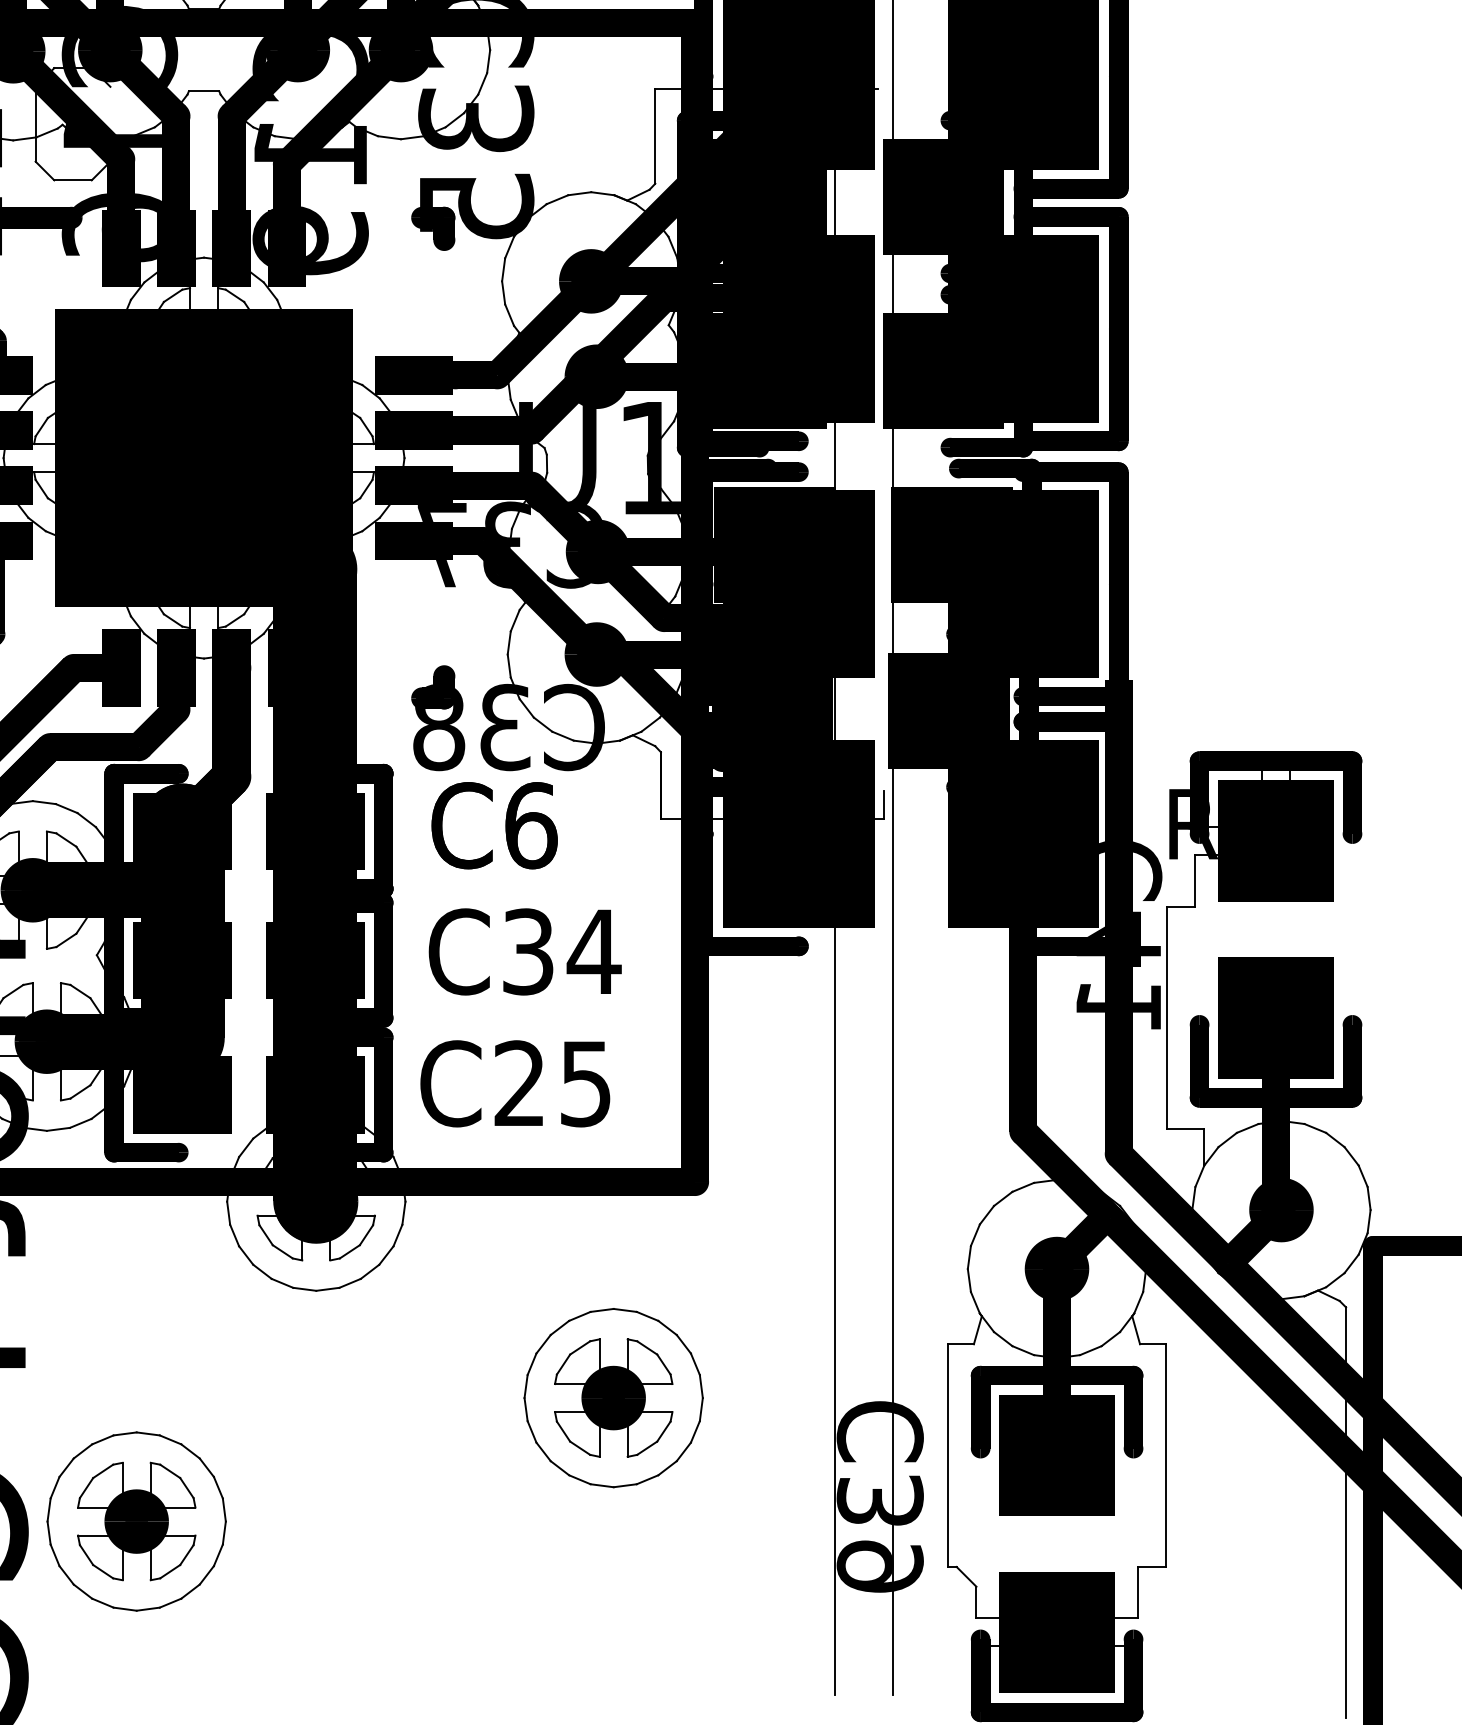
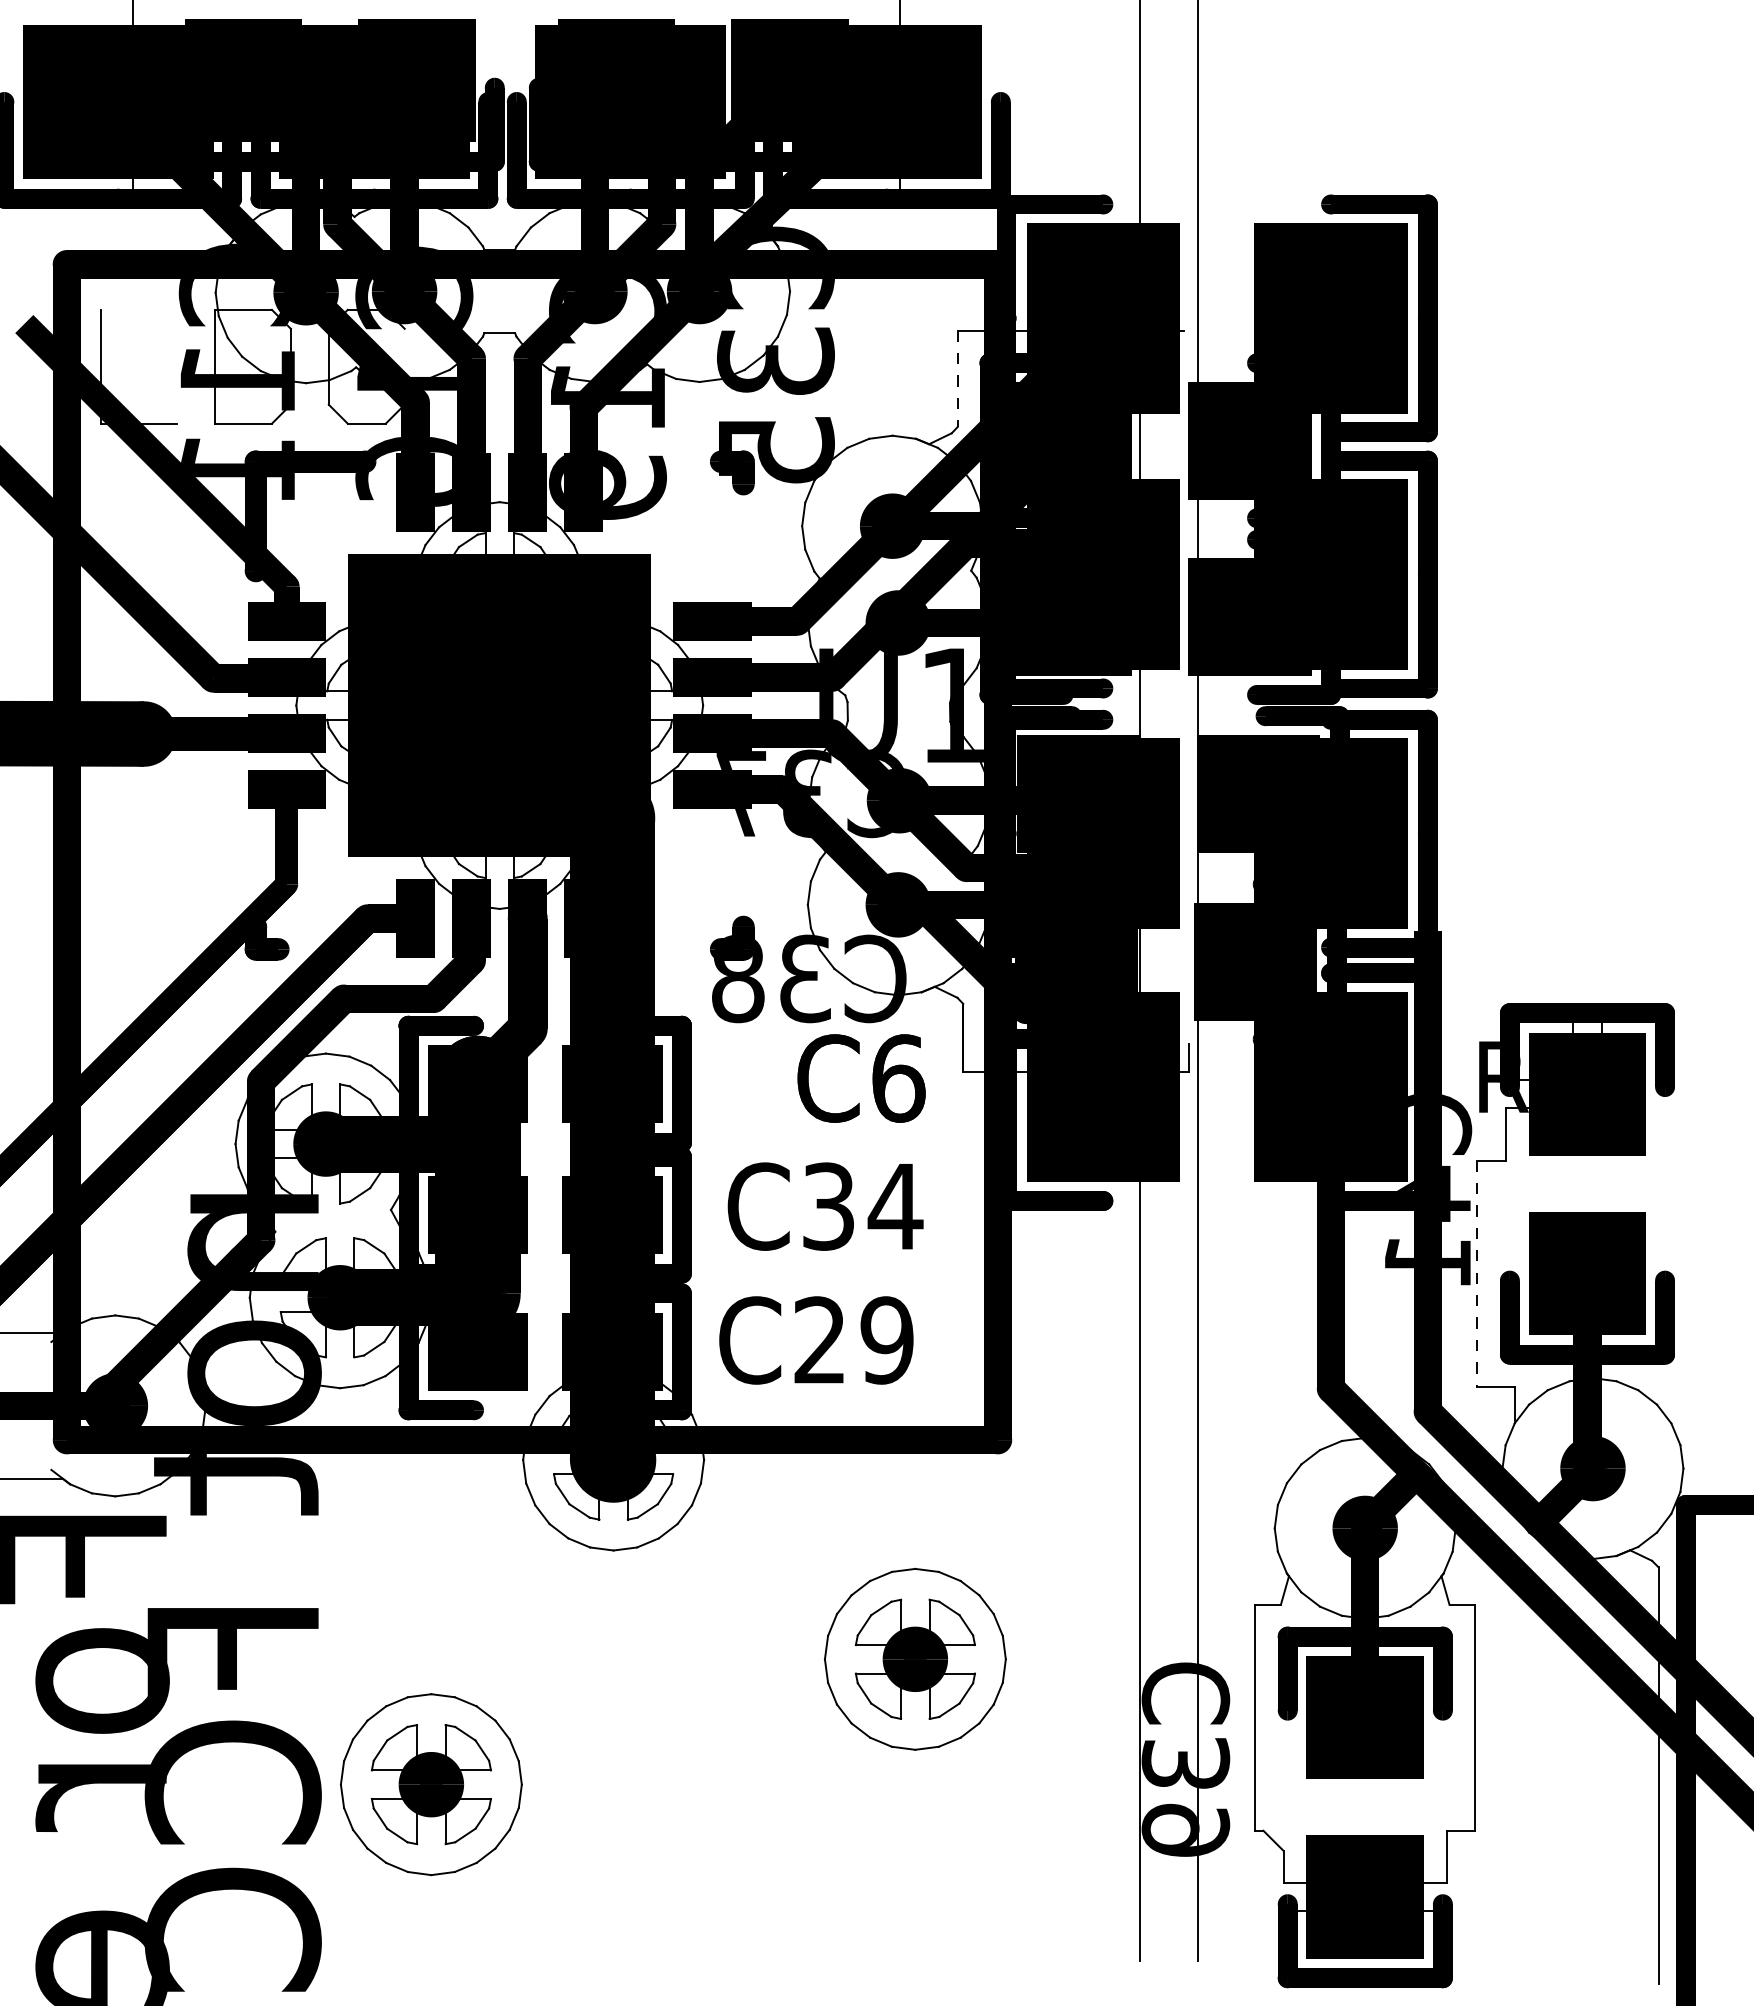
line: (655, 136) -> (957, 379), solid -> dashed
text: (494, 825) -> (861, 1078), moved
line: (1167, 1017) -> (1477, 1273), solid -> dashed
text: (585, 1083) -> (886, 1340), C25 -> C29

